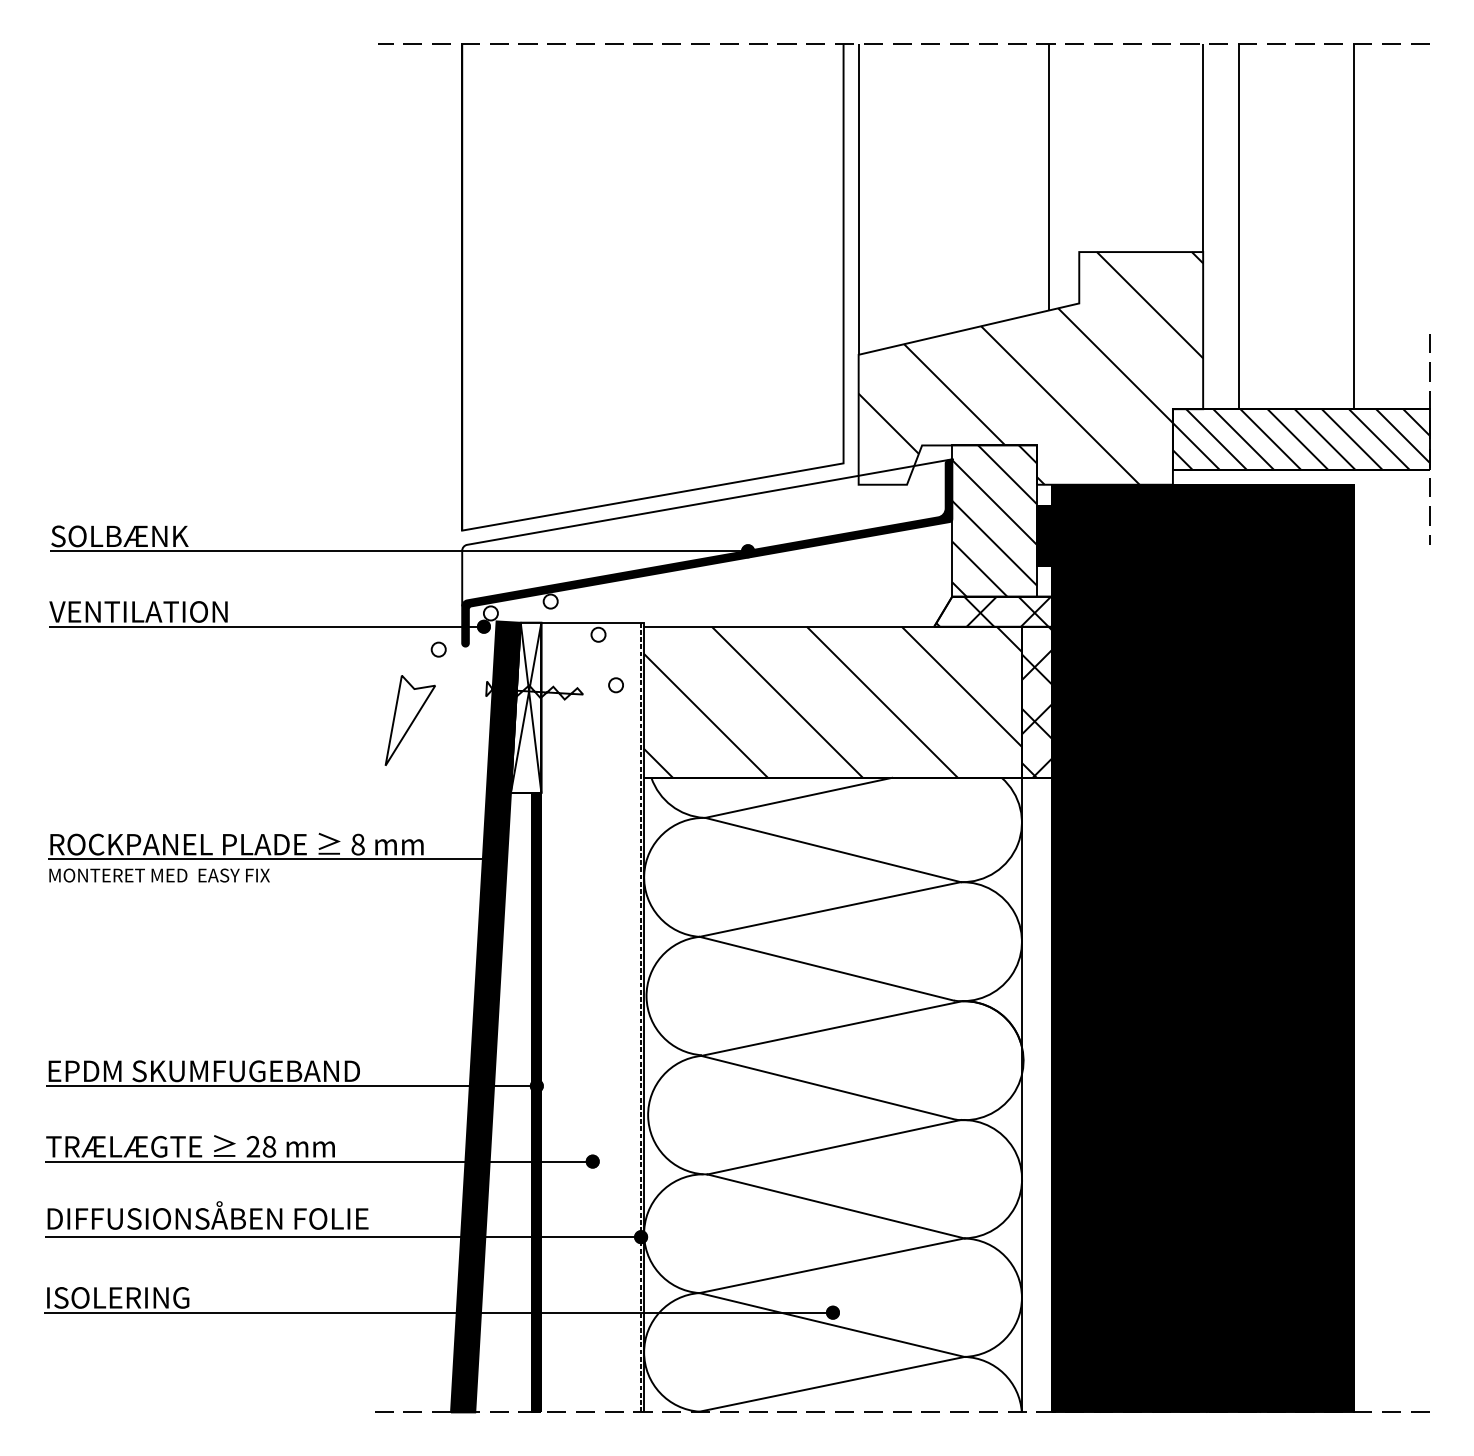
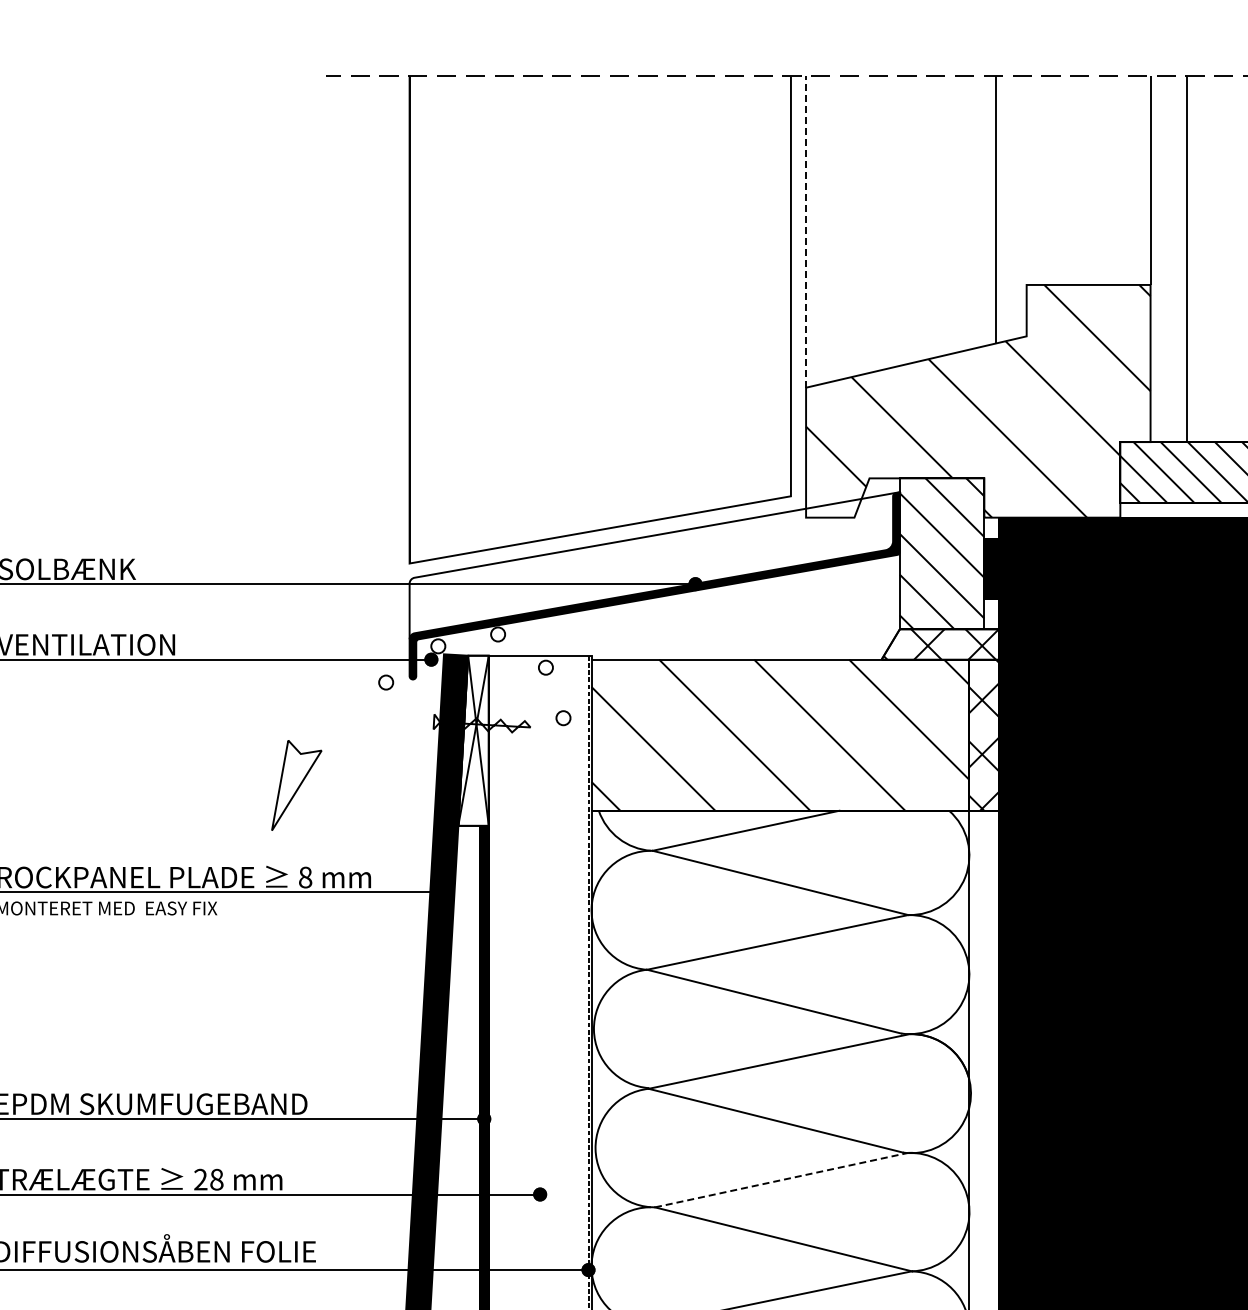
line: (858, 199) -> (805, 232), solid -> dashed
part: (409, 720) -> (295, 785), moved
line: (834, 1147) -> (781, 1180), solid -> dashed

